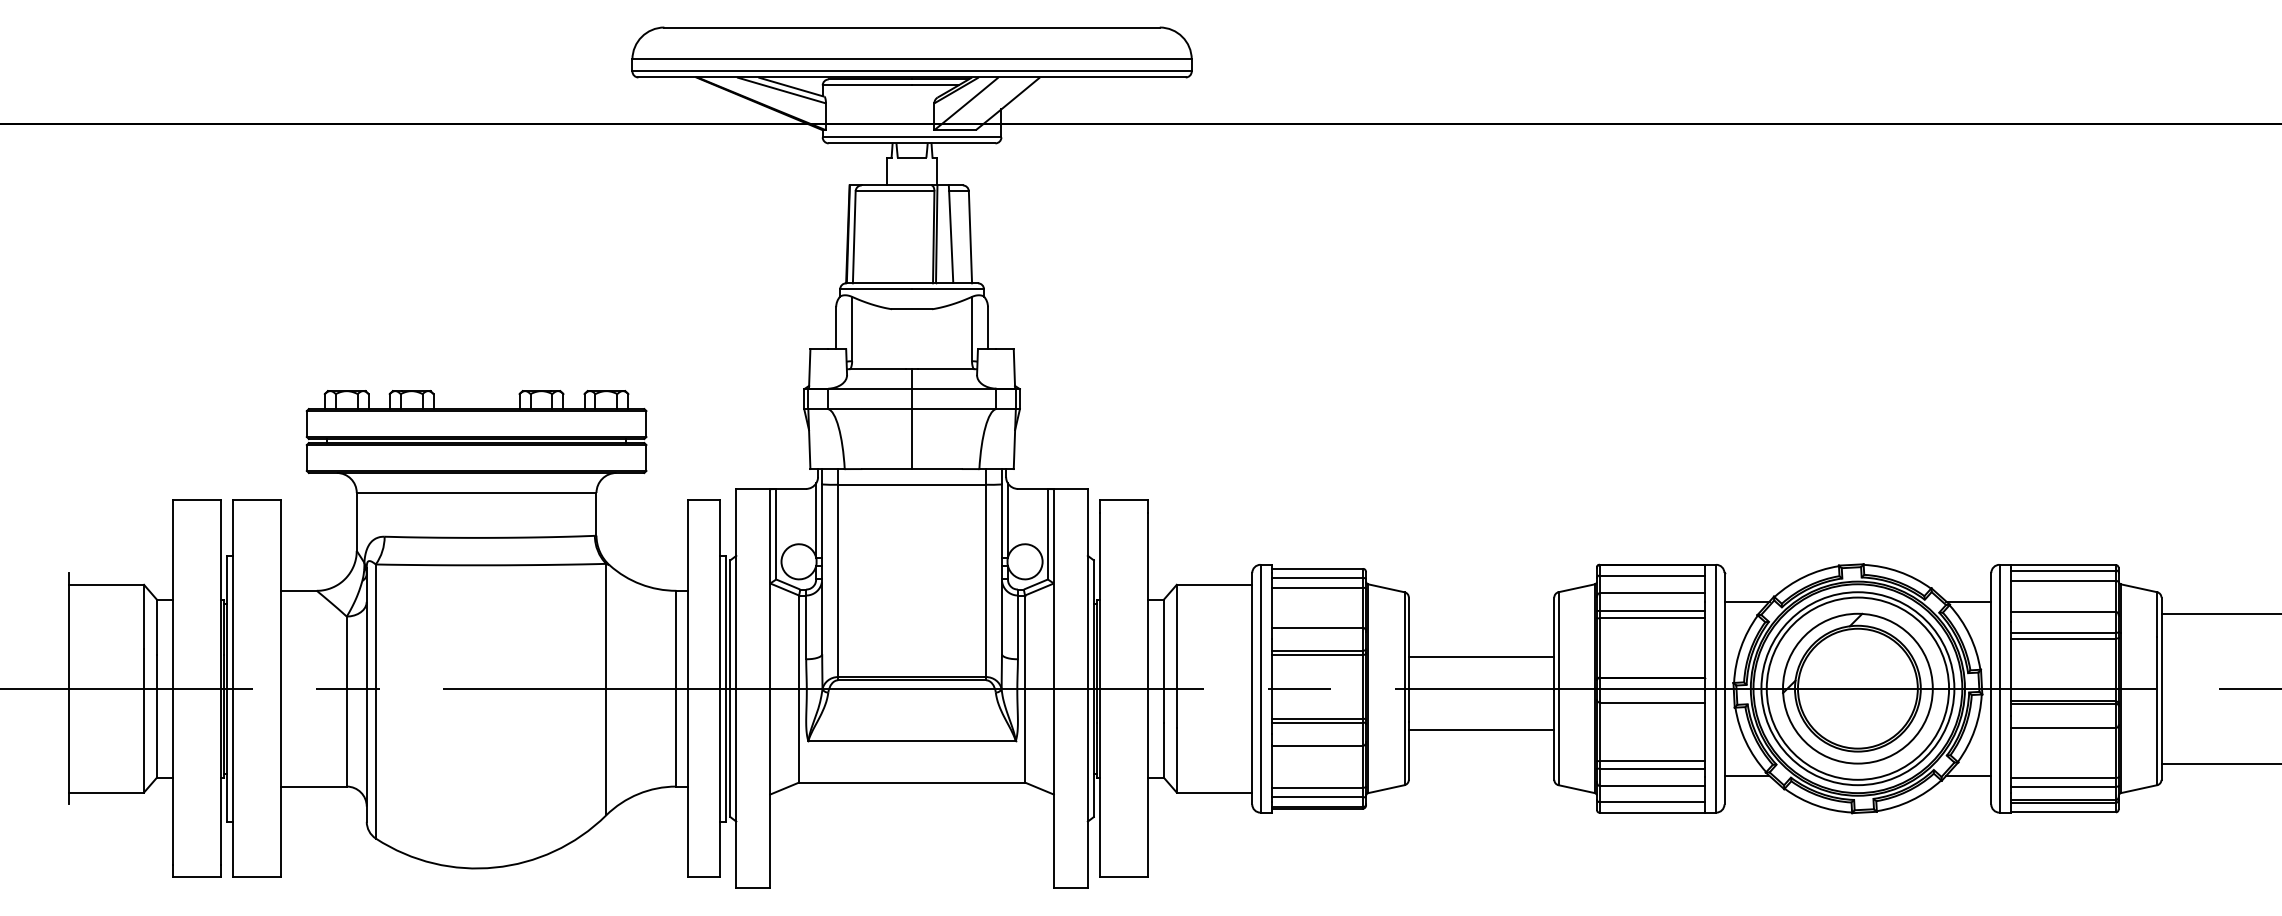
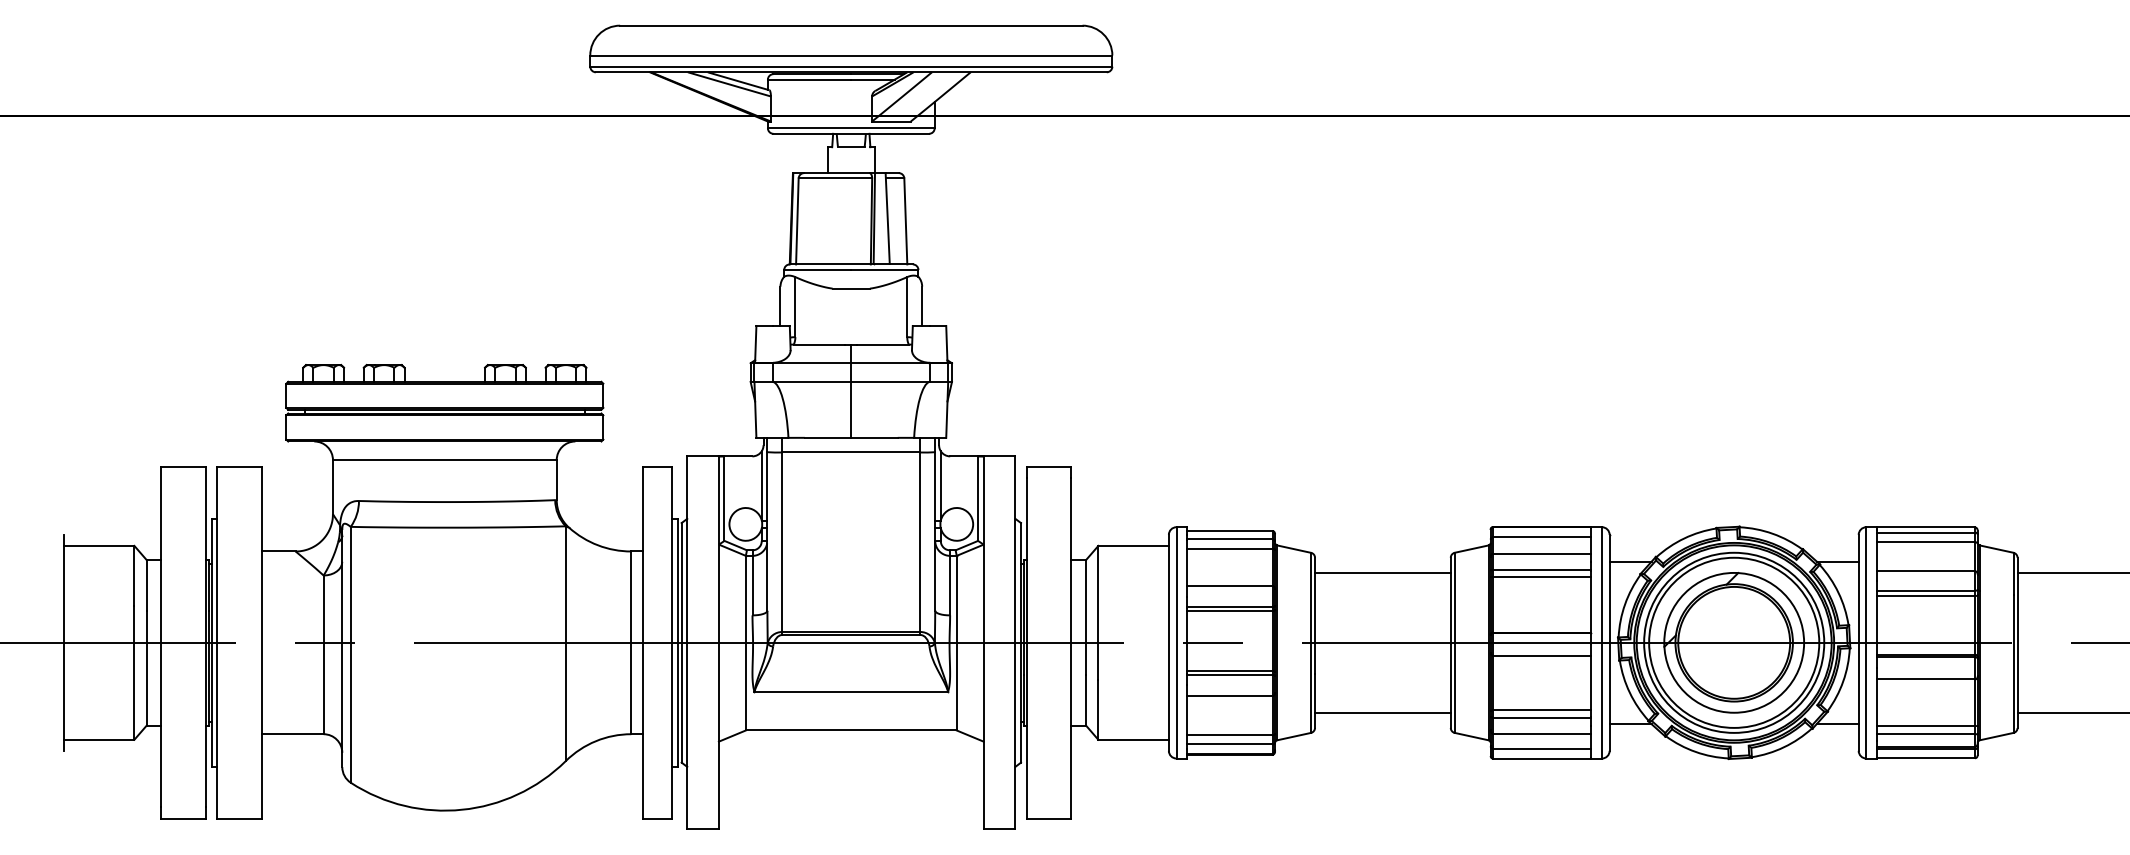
line: (1481, 656) -> (1382, 572), moved
line: (1481, 730) -> (1382, 712), moved

